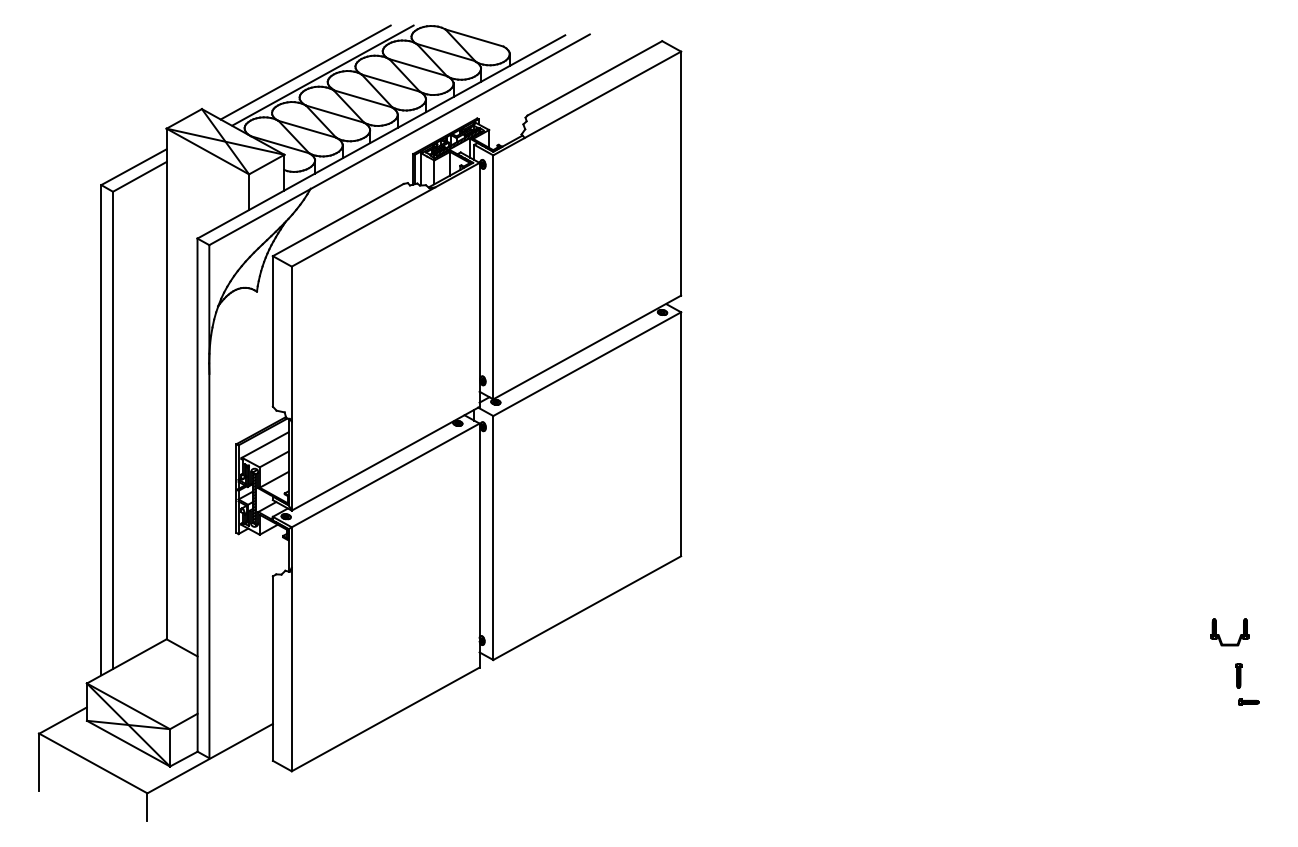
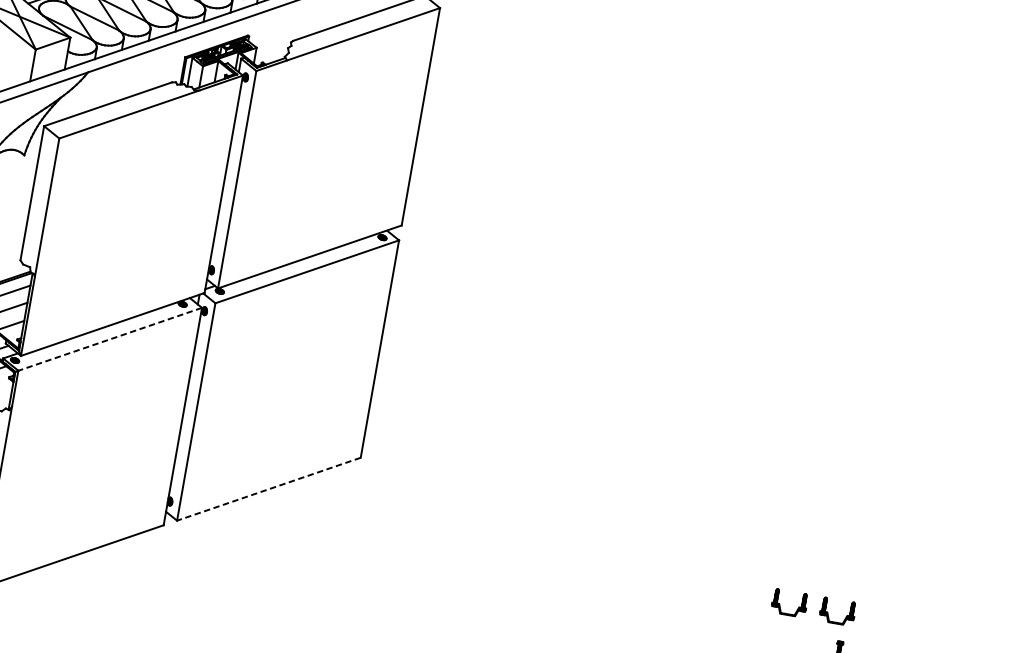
line: (385, 475) -> (110, 339), solid -> dashed
line: (586, 608) -> (268, 489), solid -> dashed
part: (1166, 636) -> (780, 605), added

